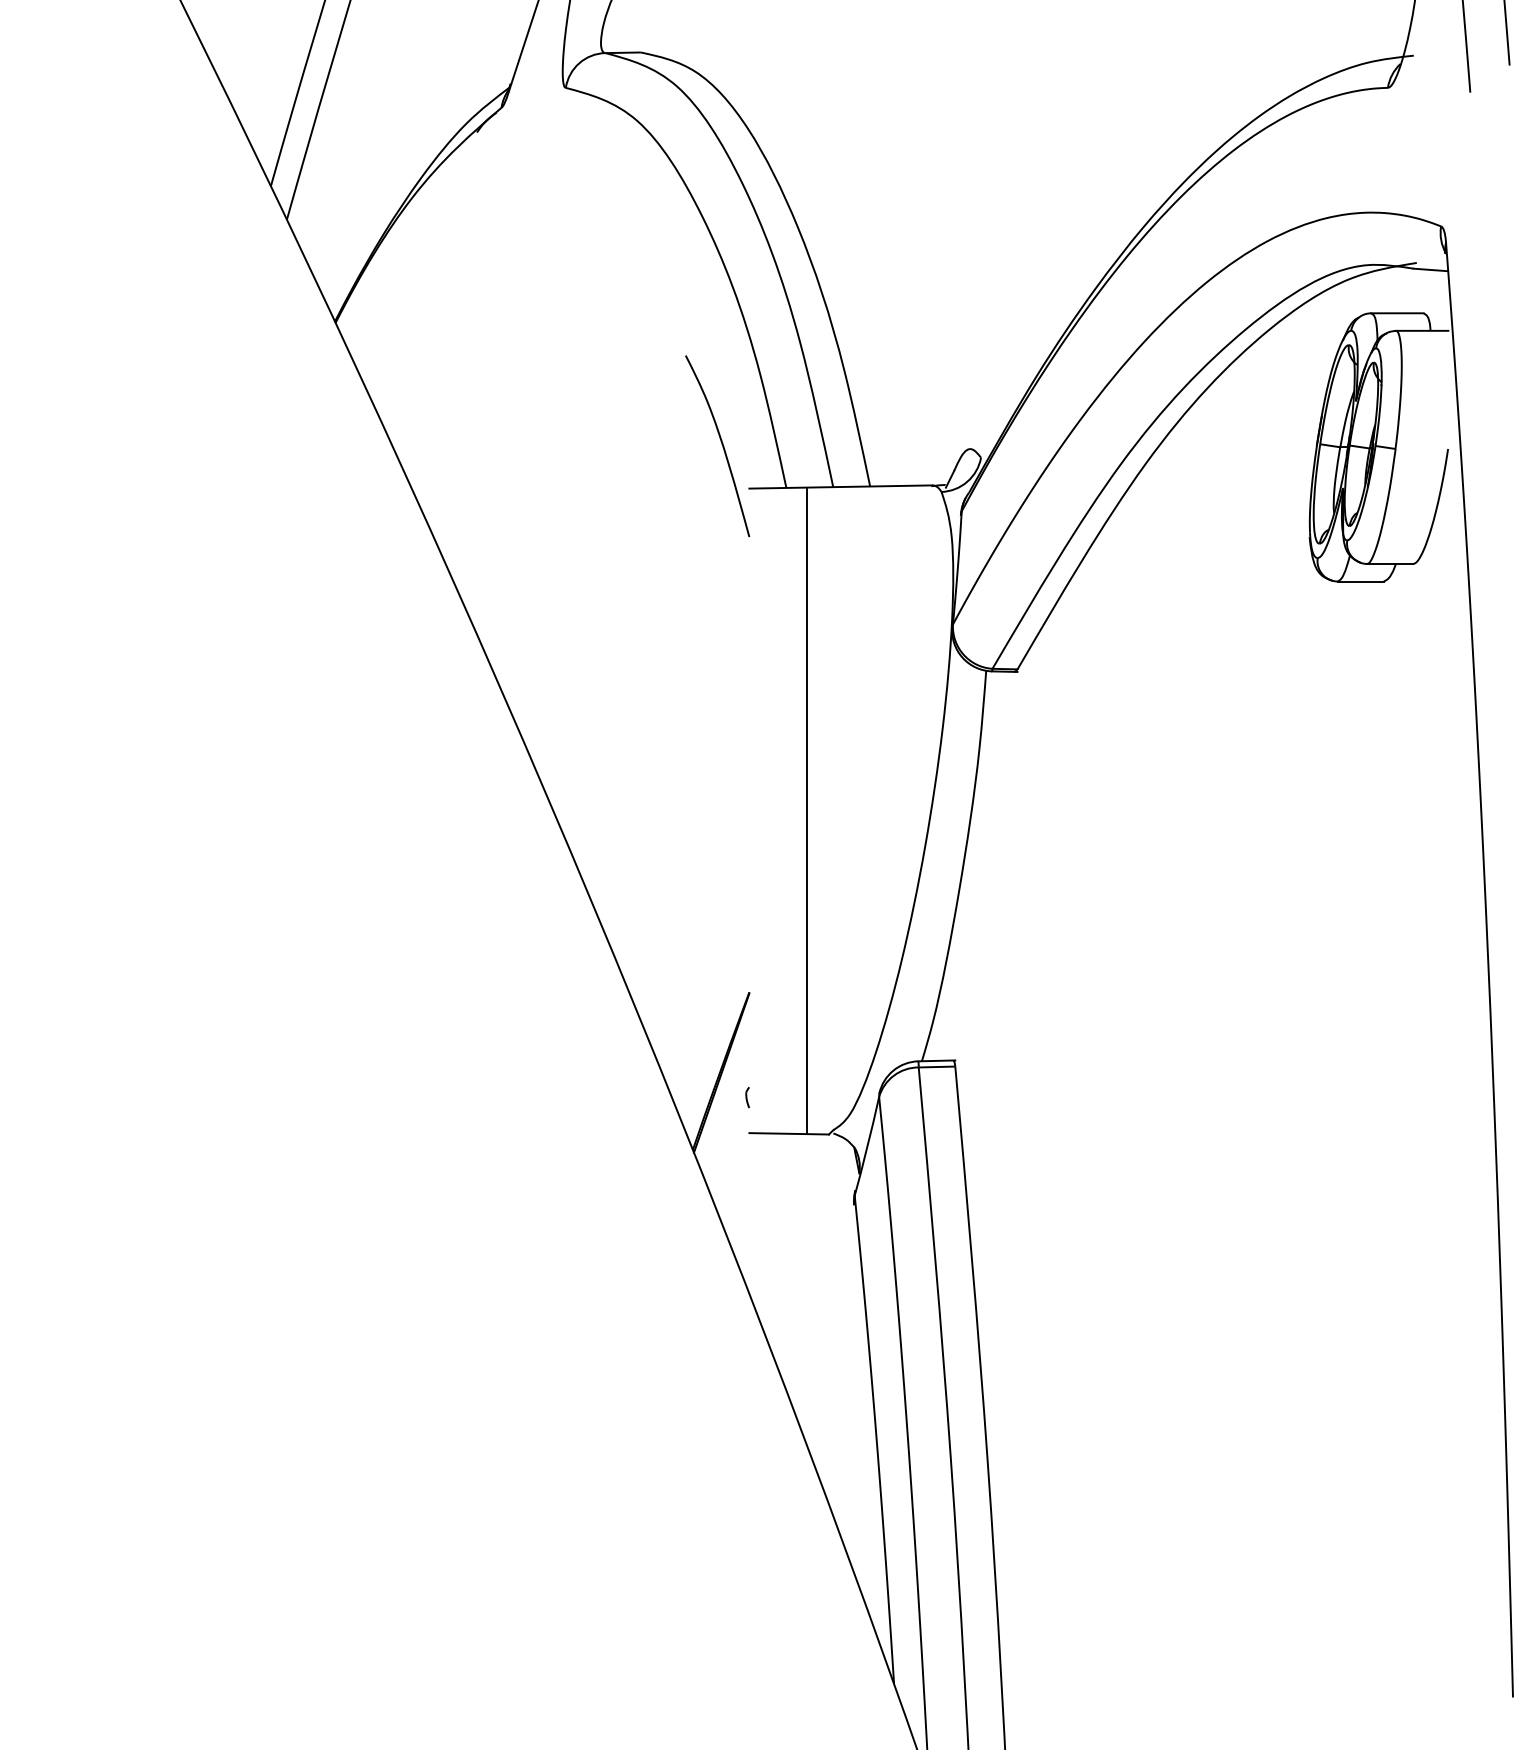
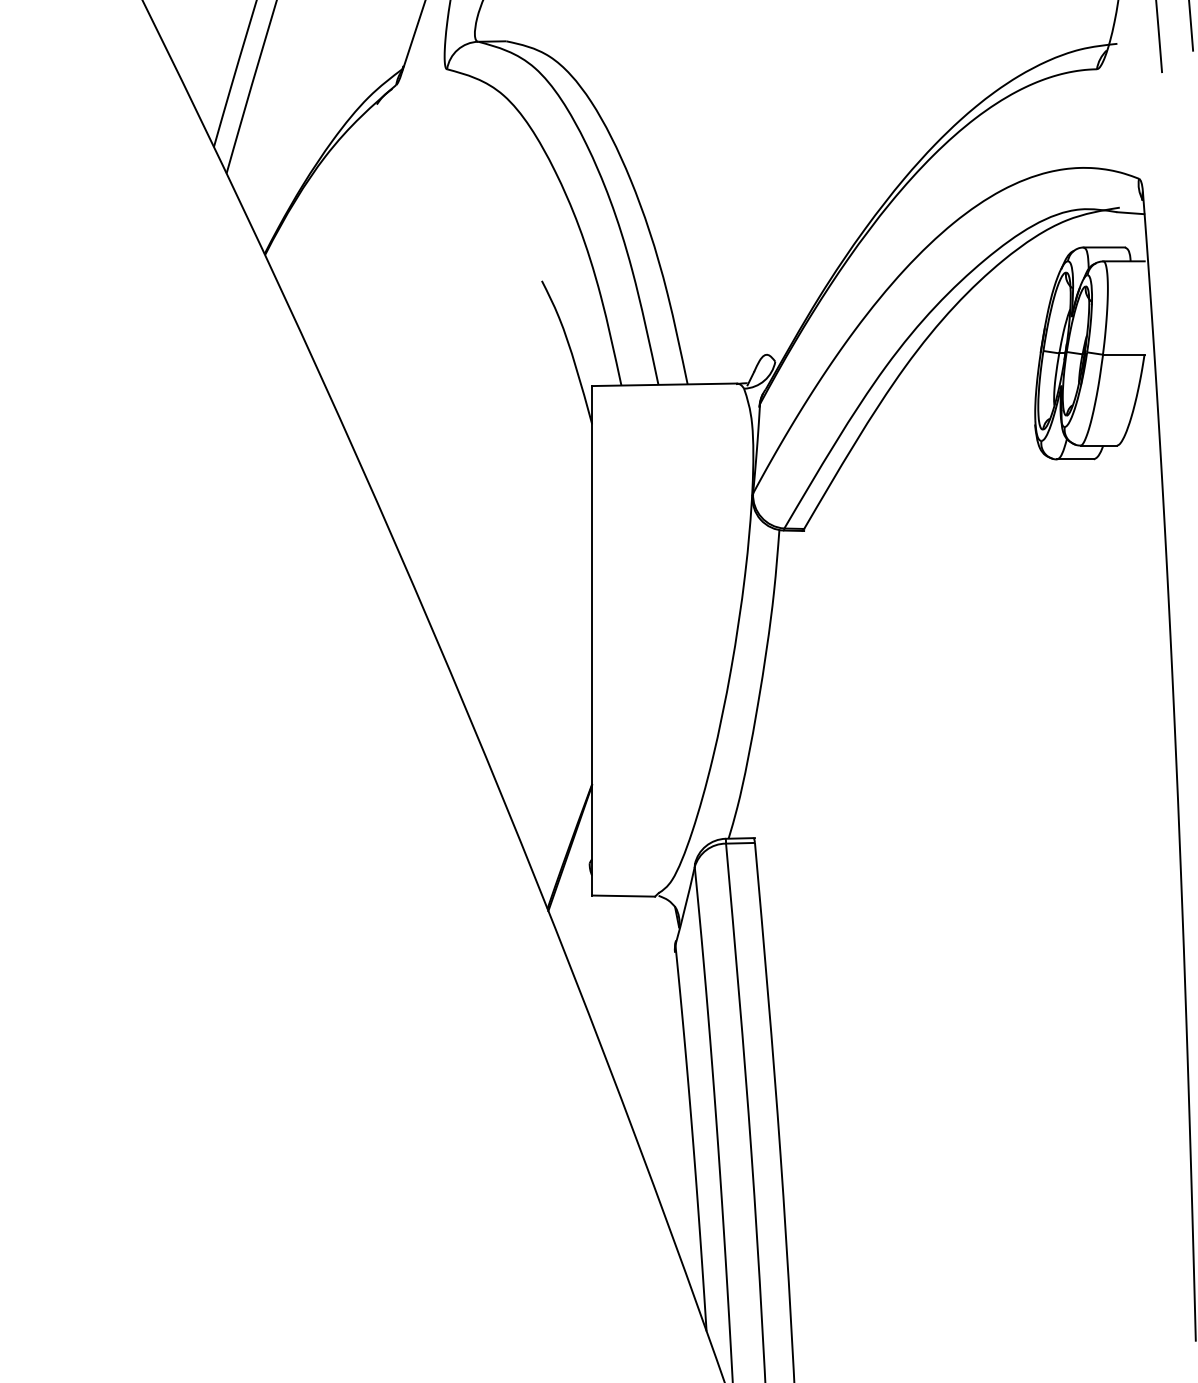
line: (1421, 448) -> (1123, 354), added
line: (807, 810) -> (592, 640), moved

